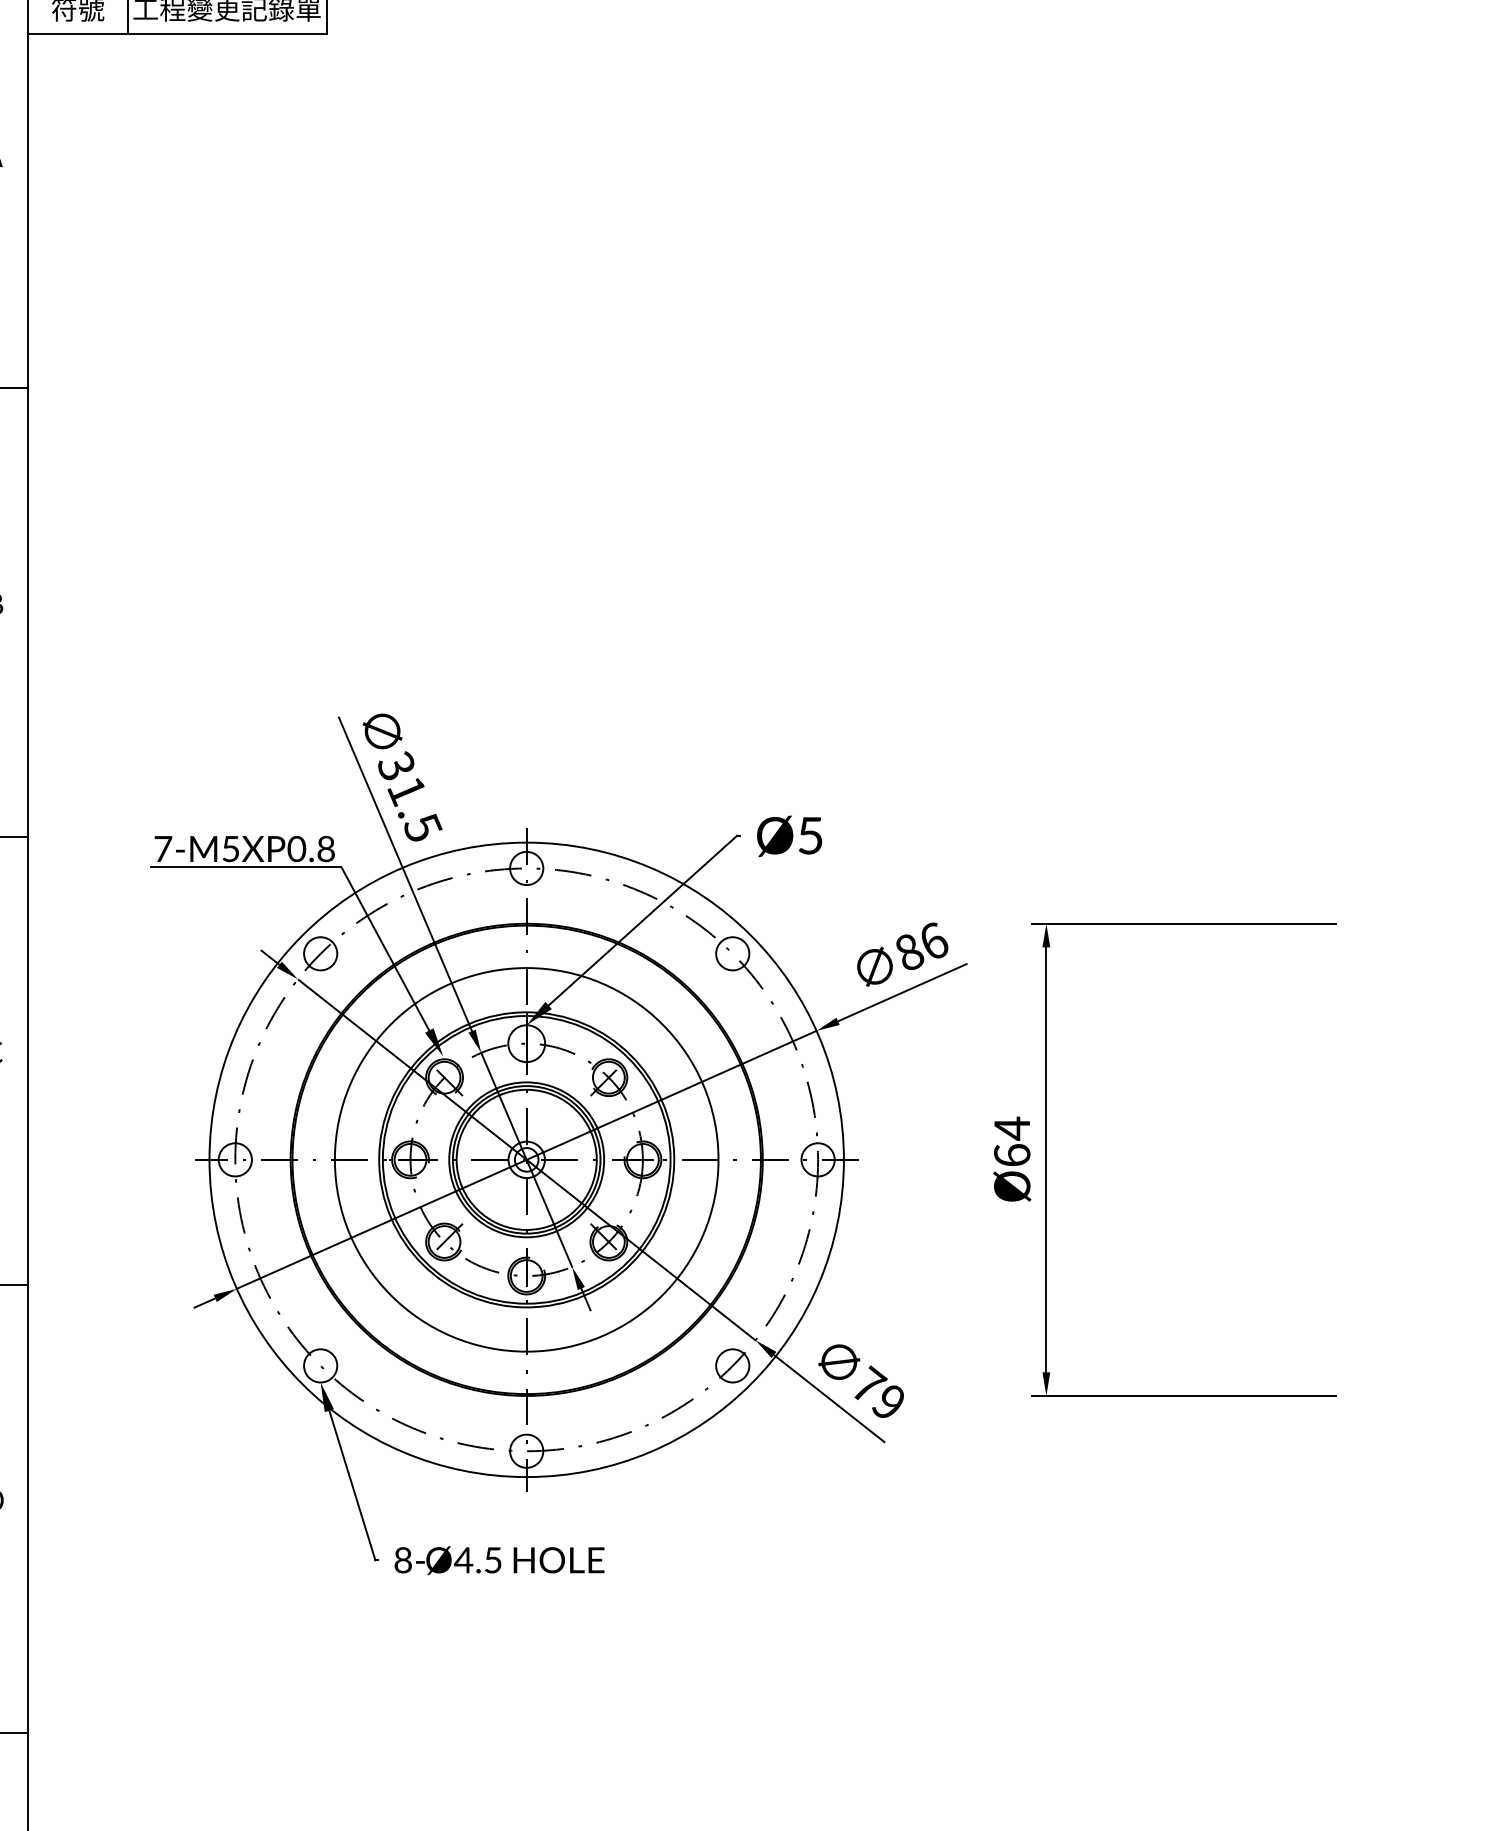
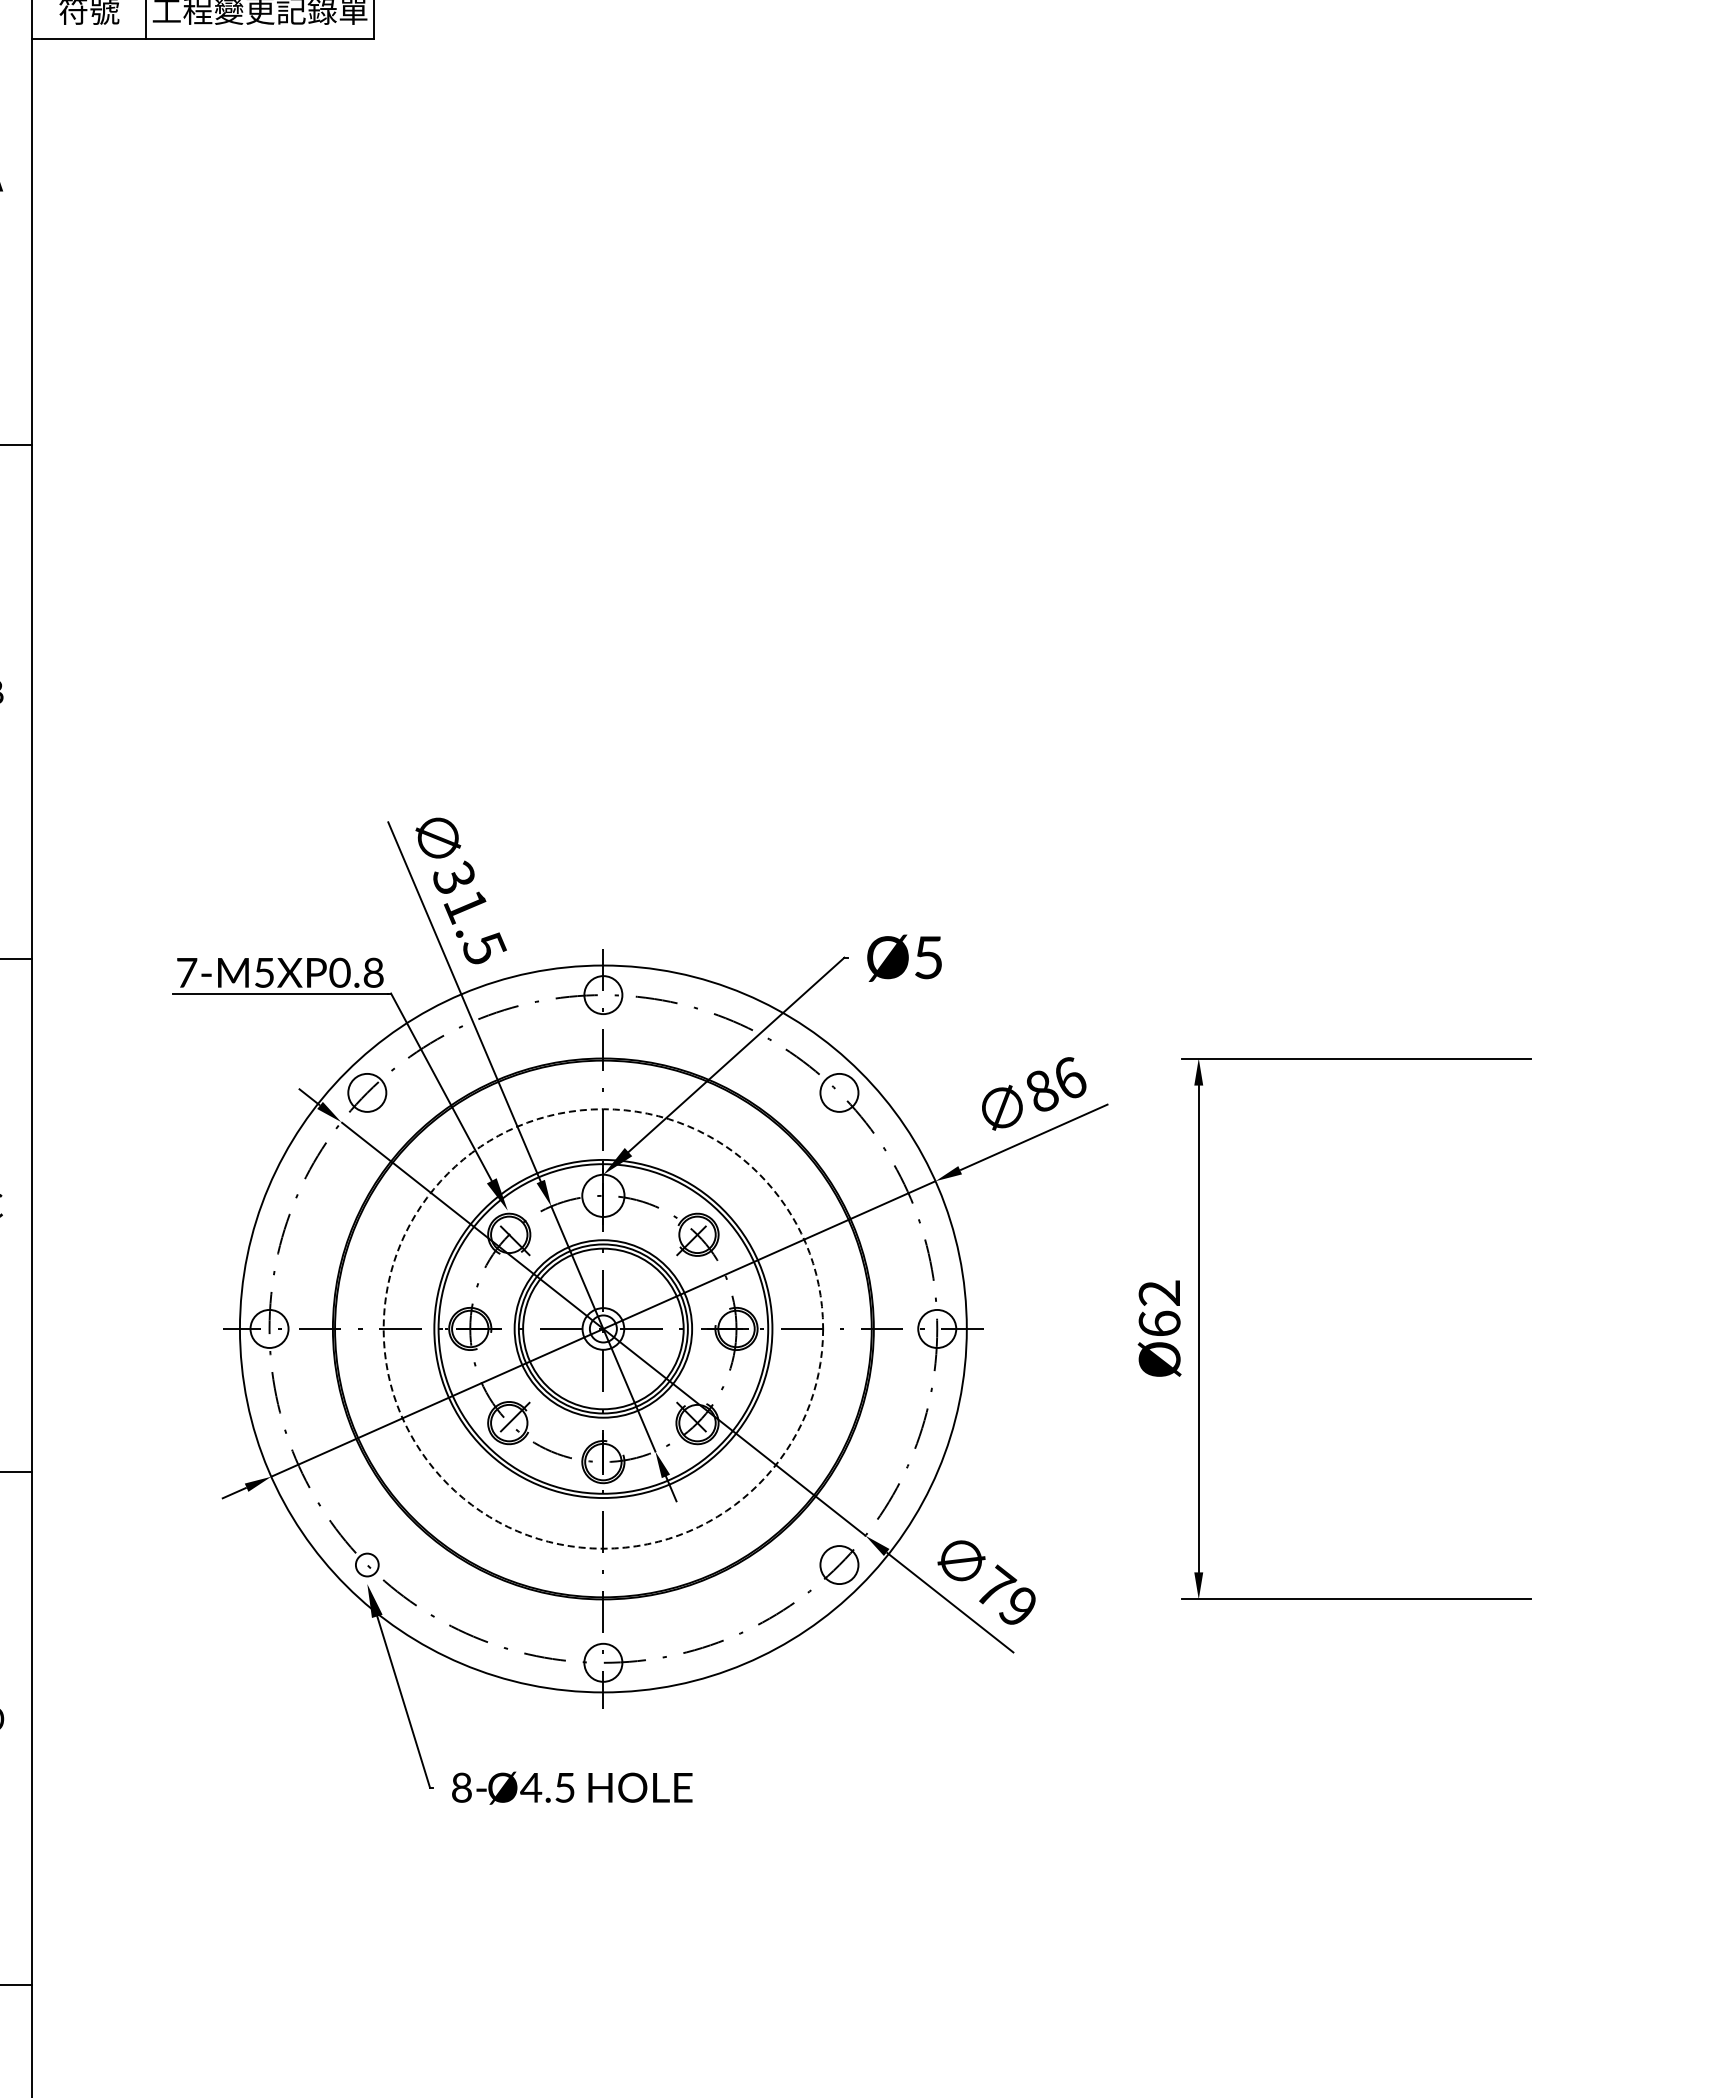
text: (1011, 1128) -> (1158, 1293), Ø64 -> Ø62
circle: (526, 1159) -> (603, 1328), solid -> dashed
circle: (320, 1366) -> (367, 1565), size x0.6

